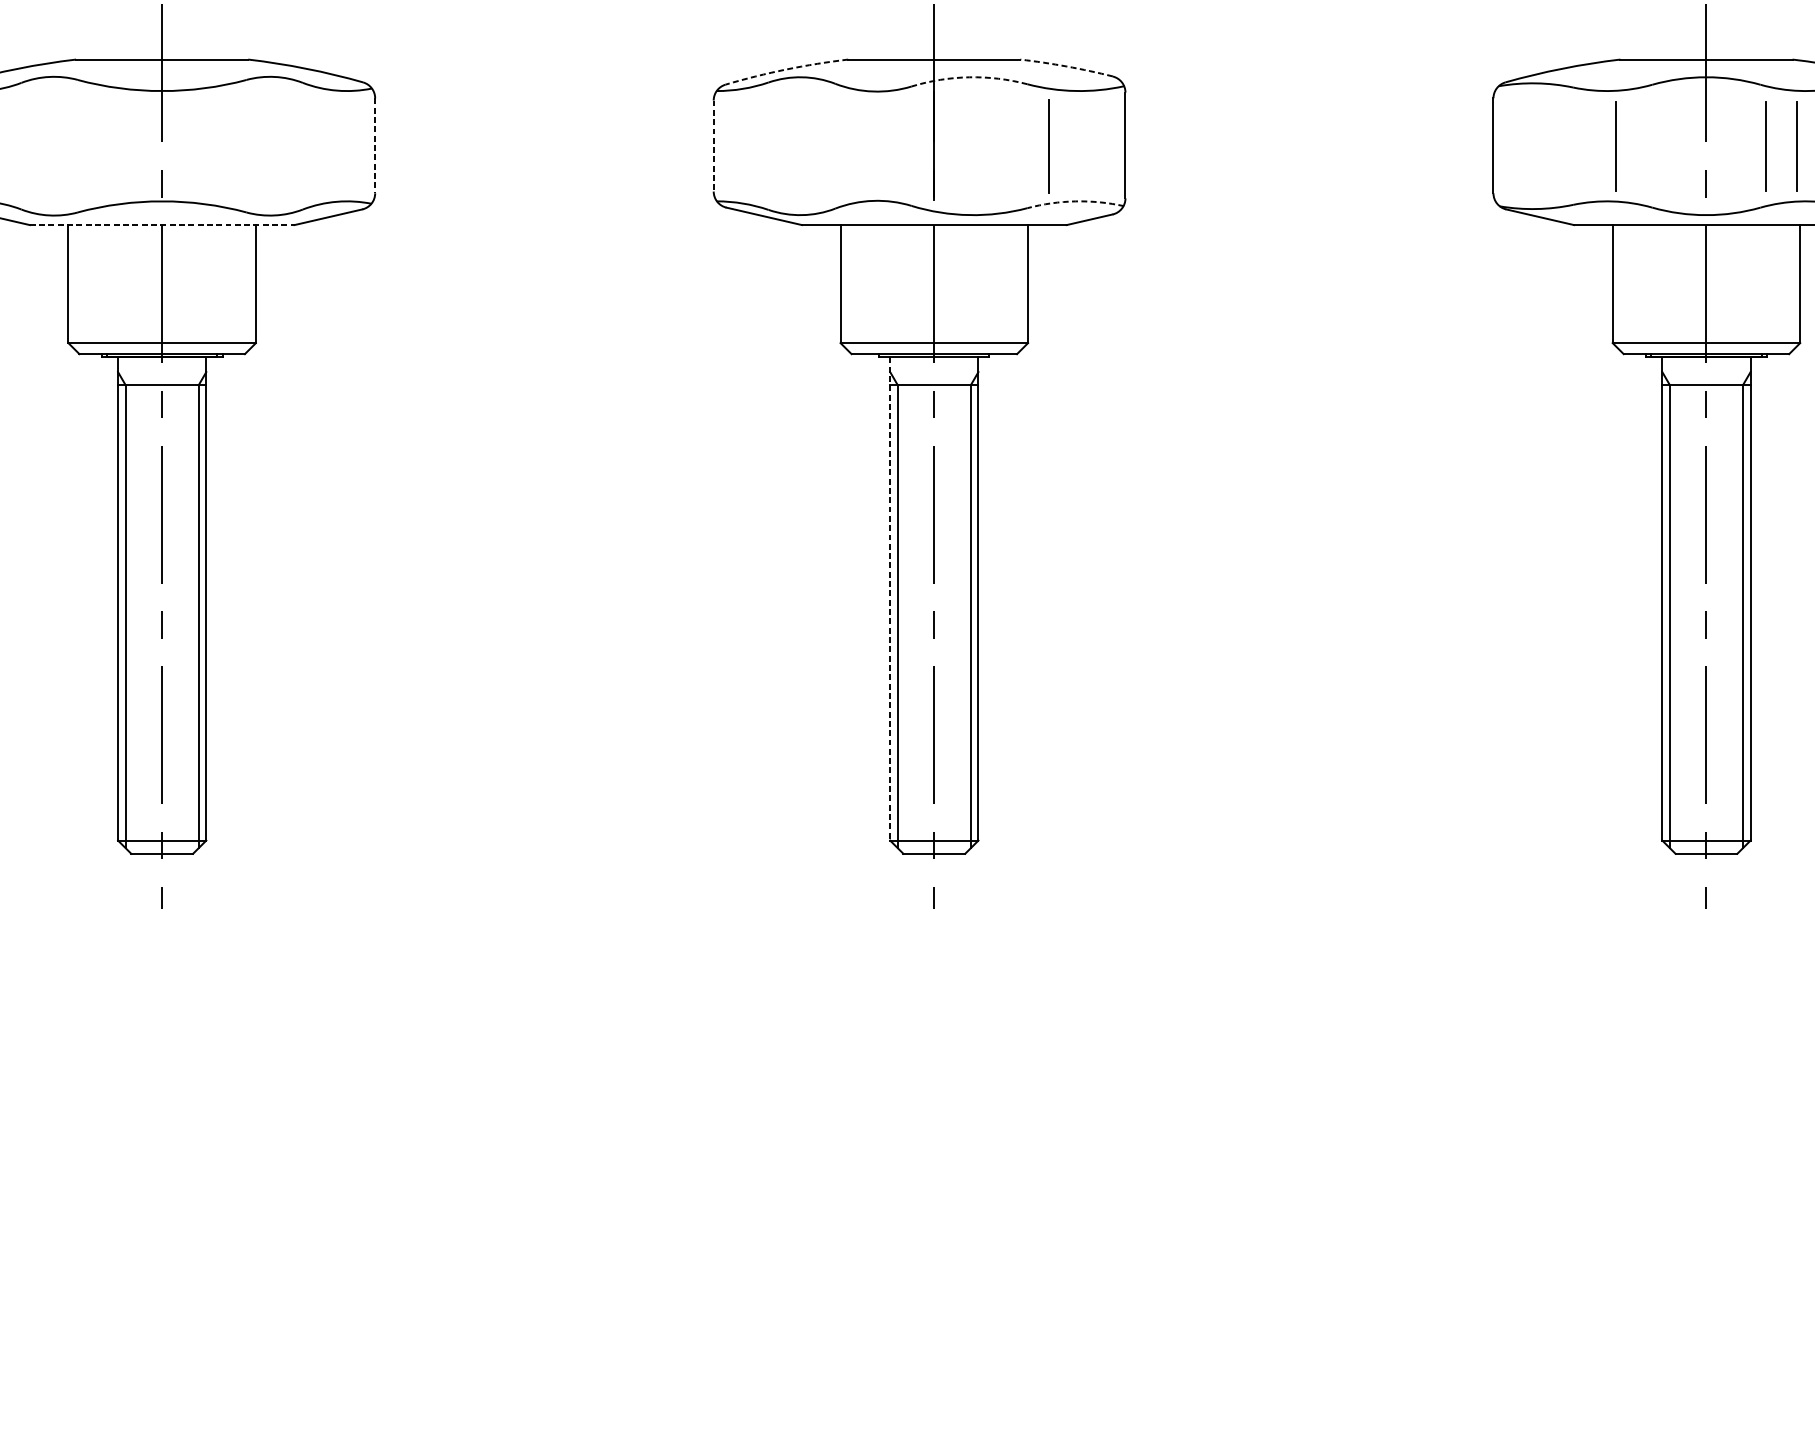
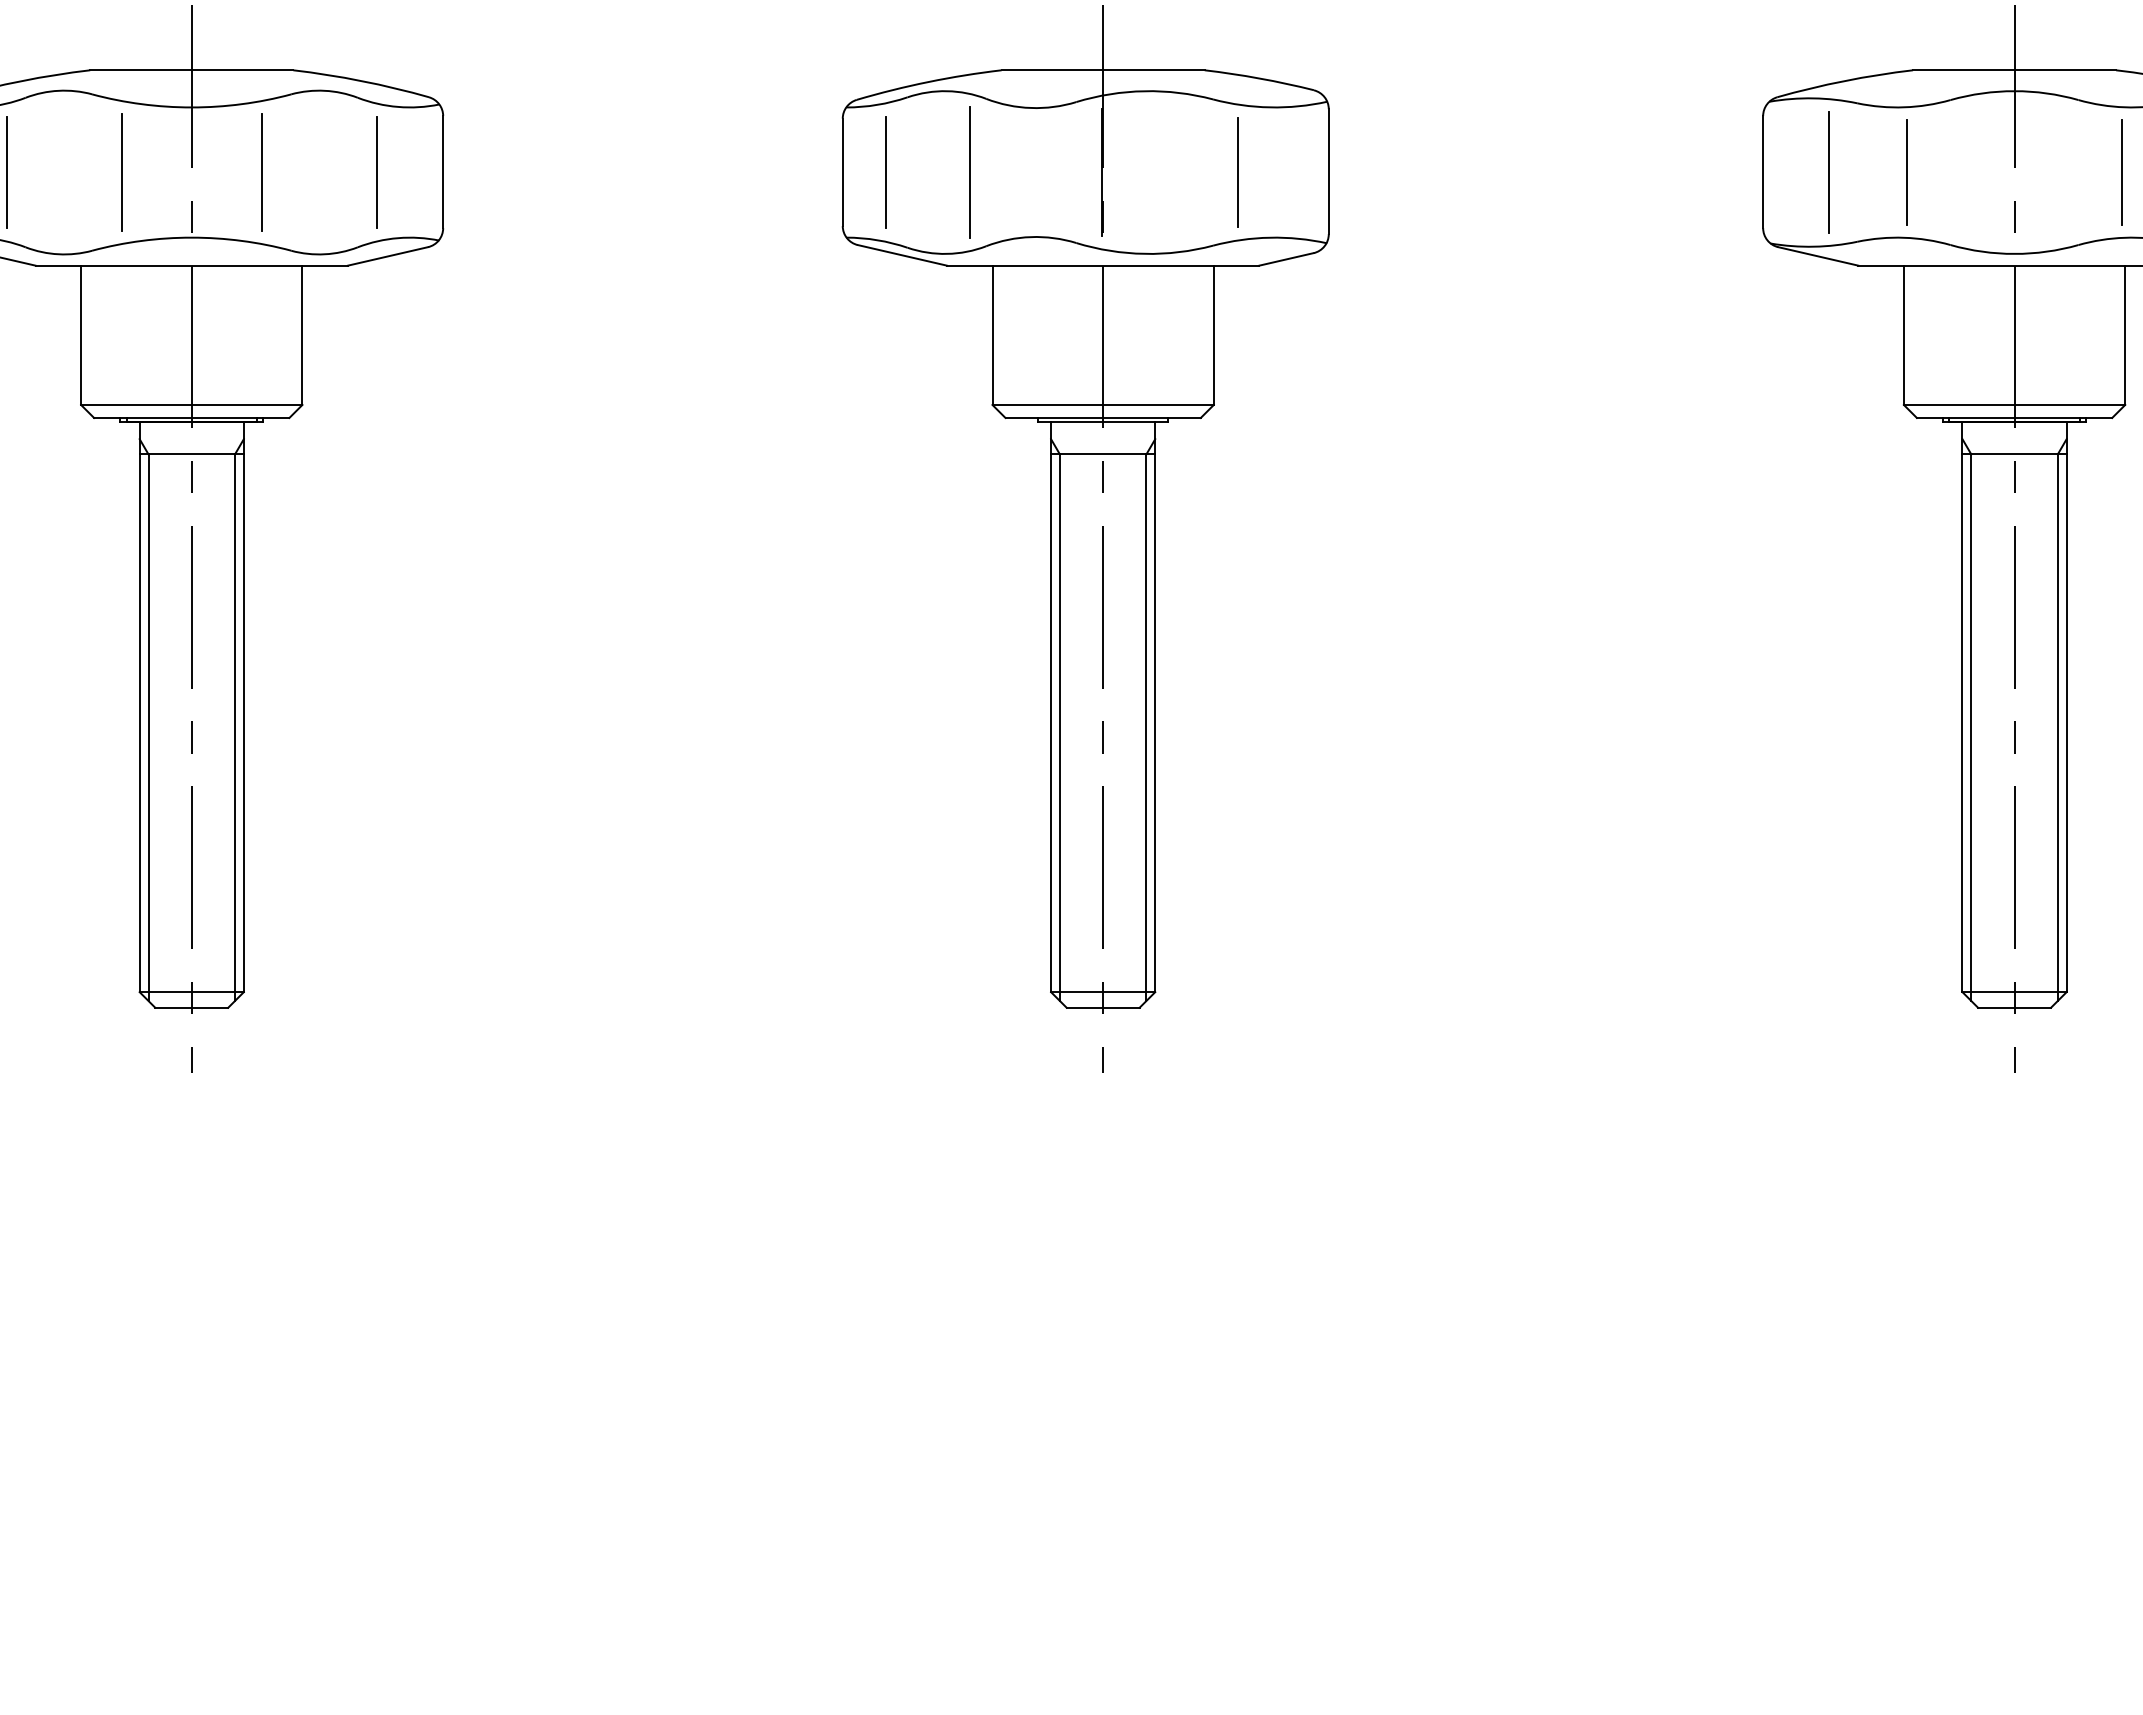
arc: (1066, 66) -> (1259, 78), dashed -> solid
arc: (786, 69) -> (928, 82), dashed -> solid
arc: (969, 77) -> (1144, 91), dashed -> solid
line: (5, 146) -> (6, 172), added
line: (102, 146) -> (121, 172), added
line: (221, 146) -> (261, 172), added
line: (319, 146) -> (377, 172), added
line: (375, 146) -> (443, 172), dashed -> solid
line: (713, 146) -> (842, 172), dashed -> solid
line: (749, 146) -> (885, 172), added
line: (821, 146) -> (969, 172), added
line: (1549, 146) -> (1829, 172), added
line: (1764, 146) -> (2083, 172), removed
arc: (1076, 201) -> (1270, 237), dashed -> solid
line: (162, 224) -> (192, 265), dashed -> solid
line: (890, 599) -> (1051, 707), dashed -> solid

